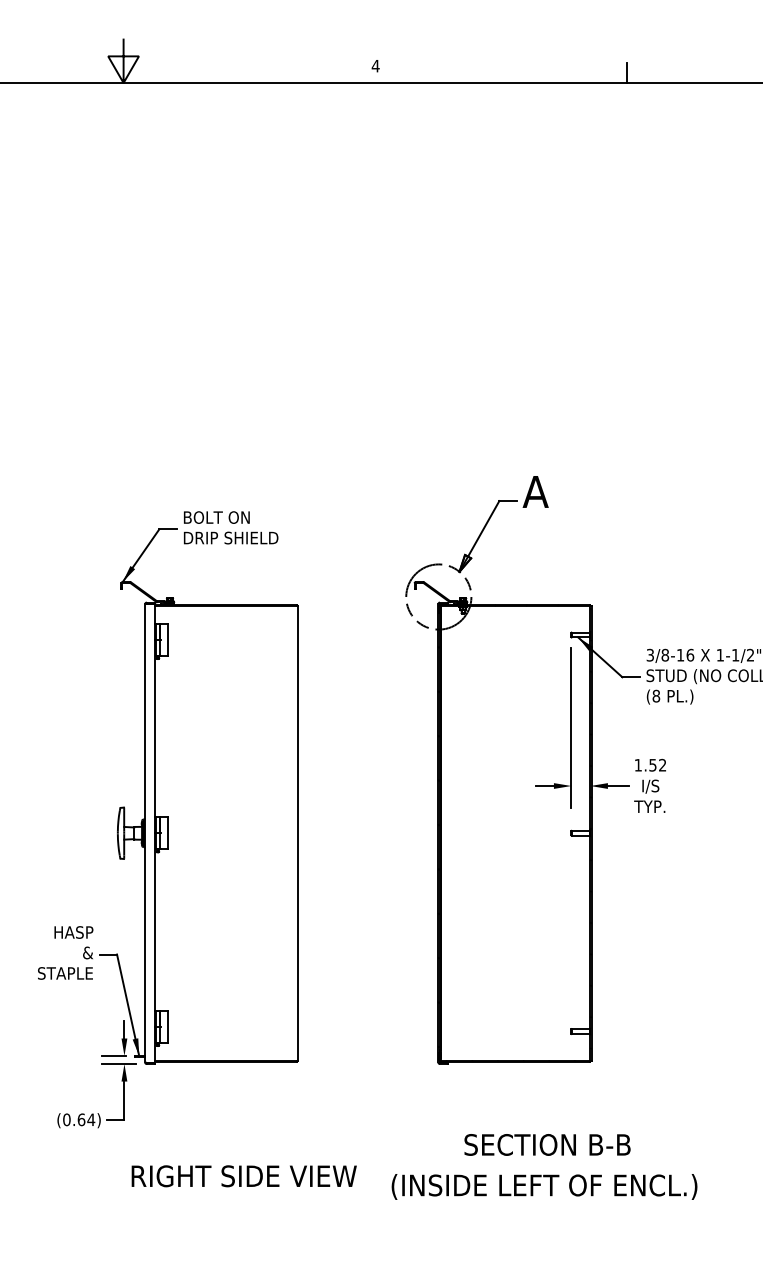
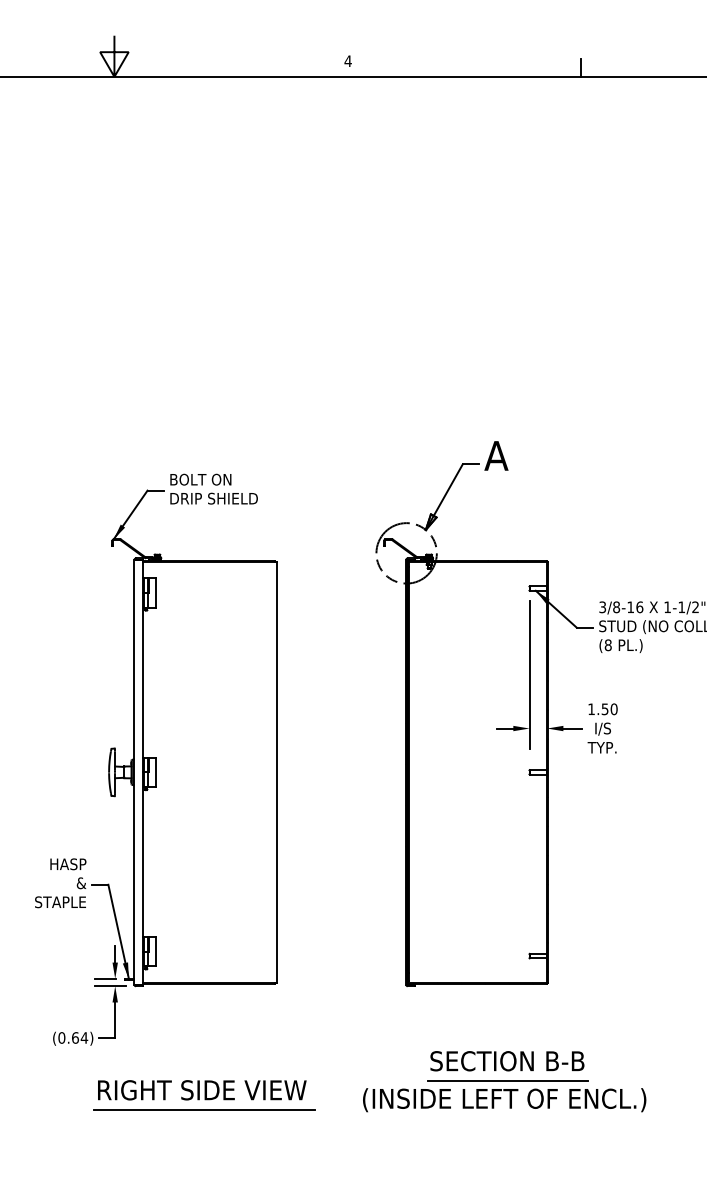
text: (661, 765) -> (613, 709), 1.52 -> 1.50
line: (547, 1165) -> (507, 1080), added
text: (244, 1176) -> (202, 1090), moved
line: (219, 1197) -> (203, 1109), added

